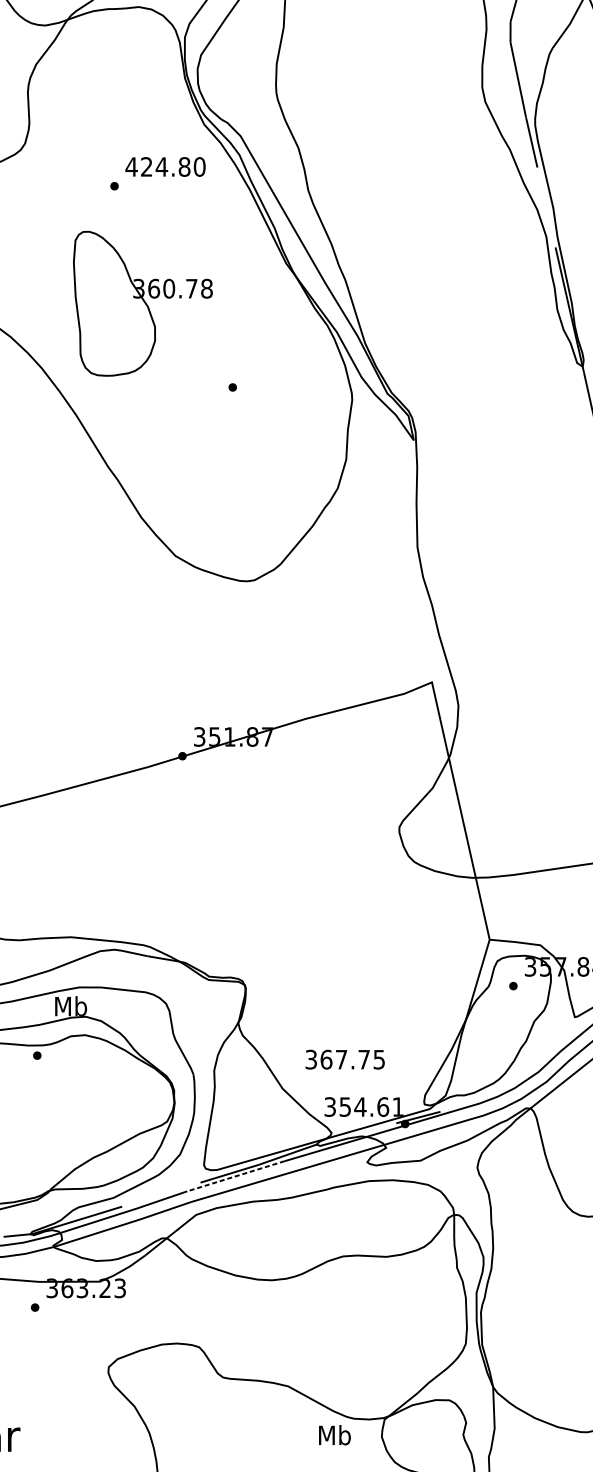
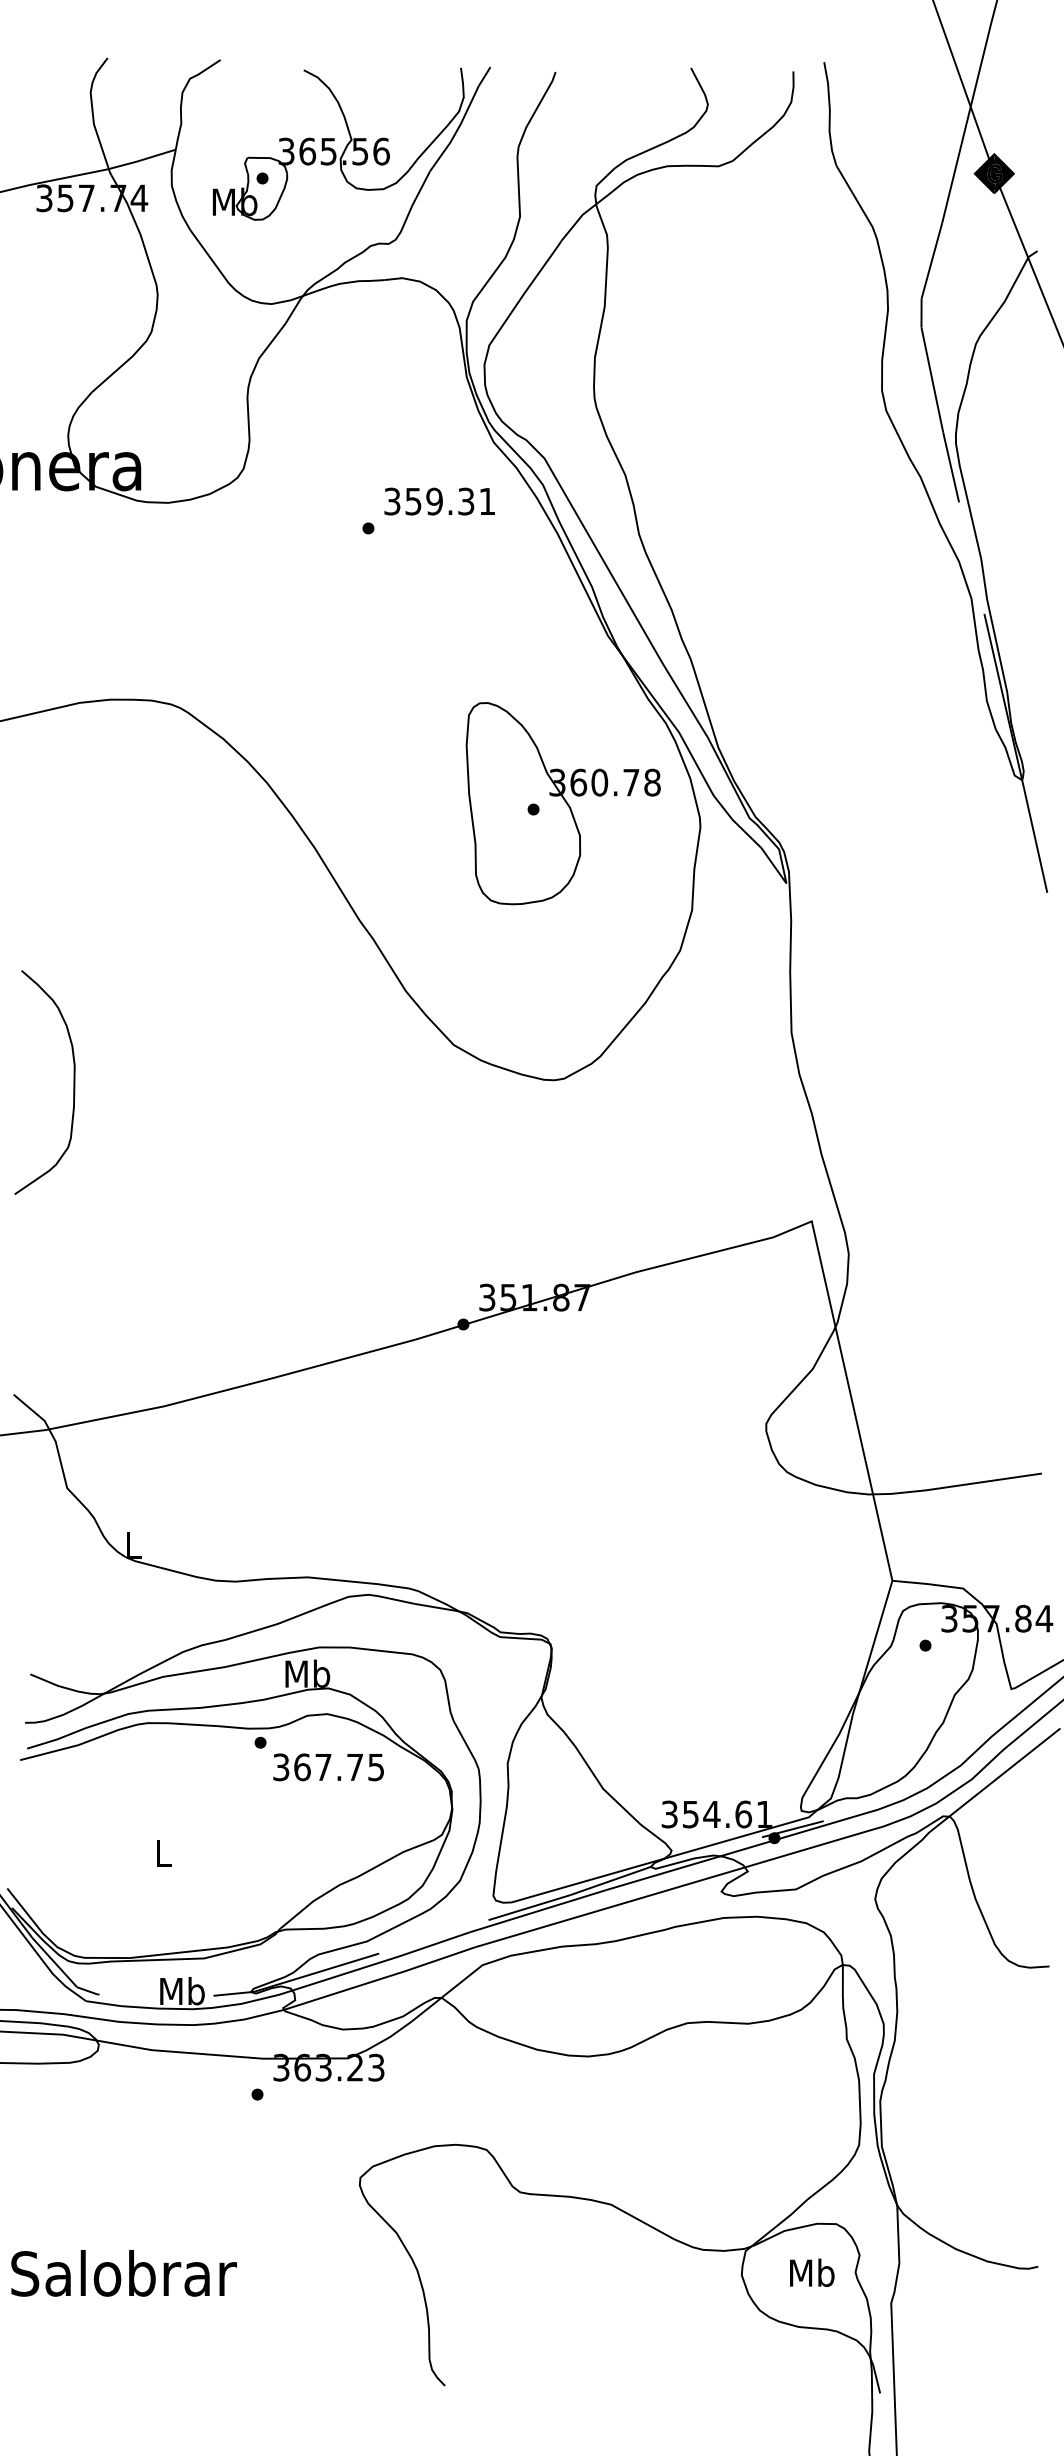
text: (165, 166) -> (439, 501), 424.80 -> 359.31
part: (142, 303) -> (562, 803), moved
text: (345, 1059) -> (328, 1767), moved
line: (235, 1176) -> (537, 1911), dashed -> solid
text: (335, 1434) -> (812, 2272), moved

